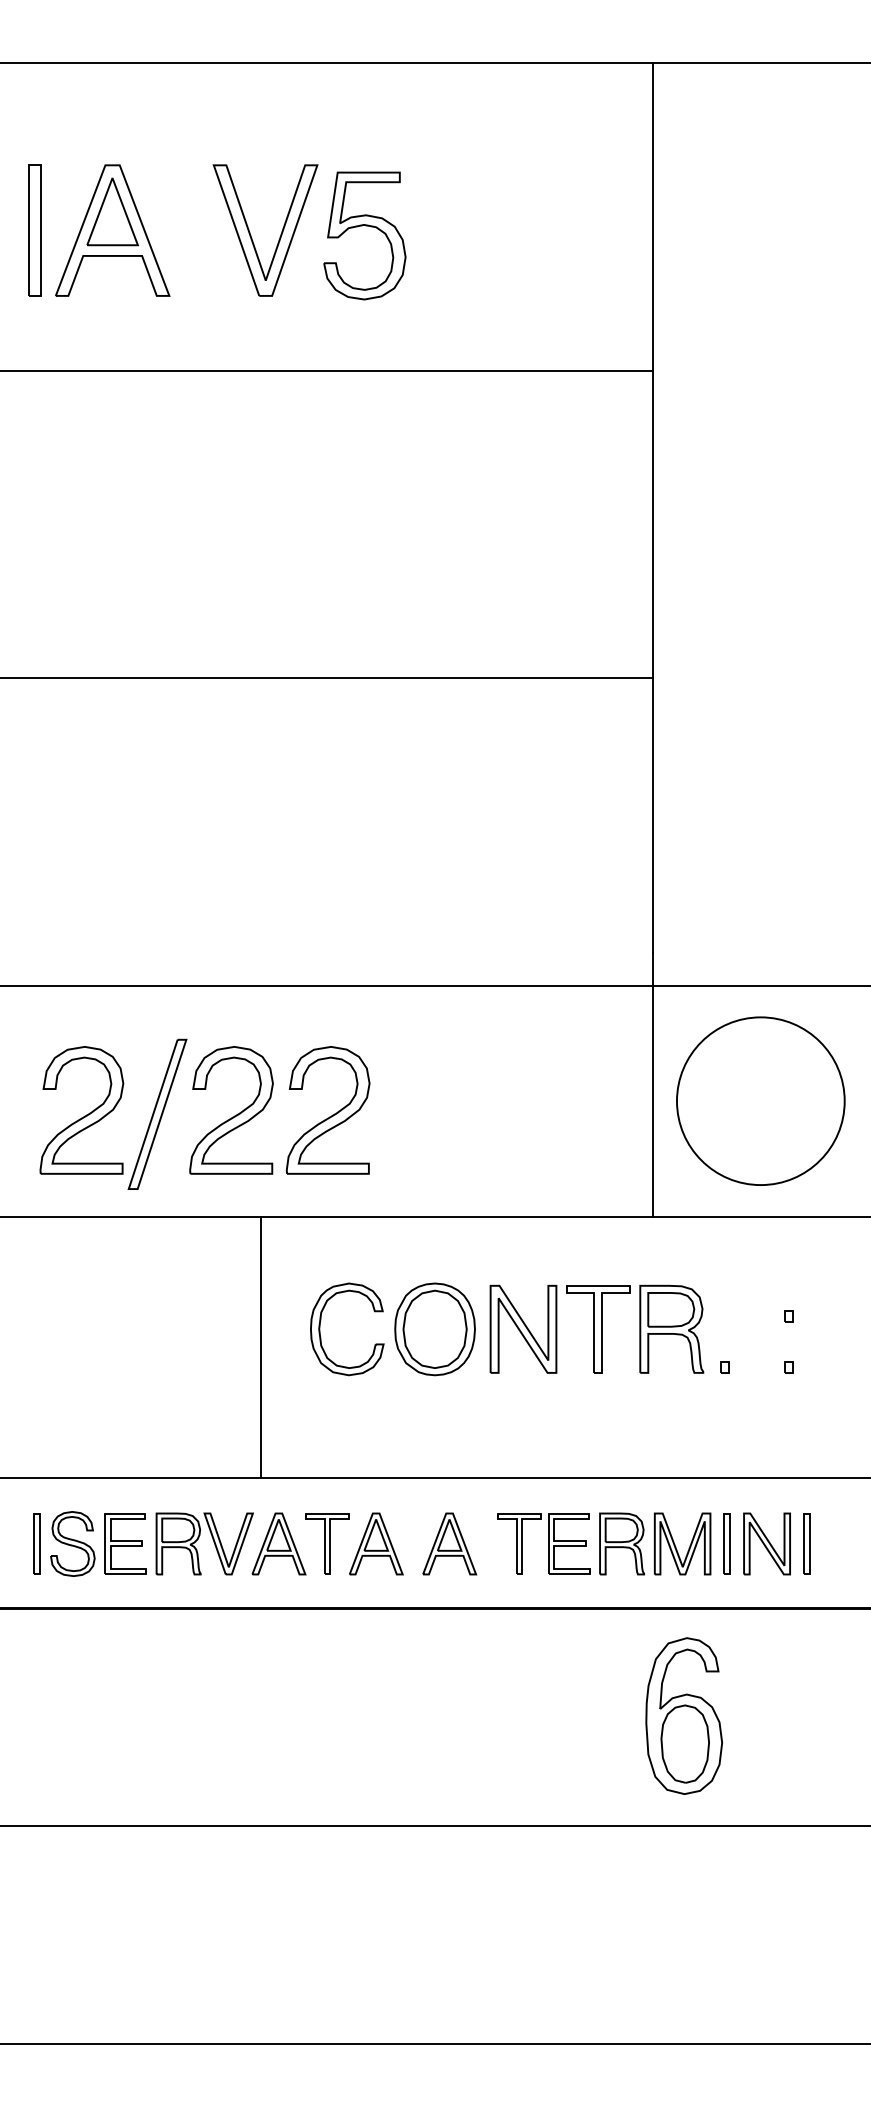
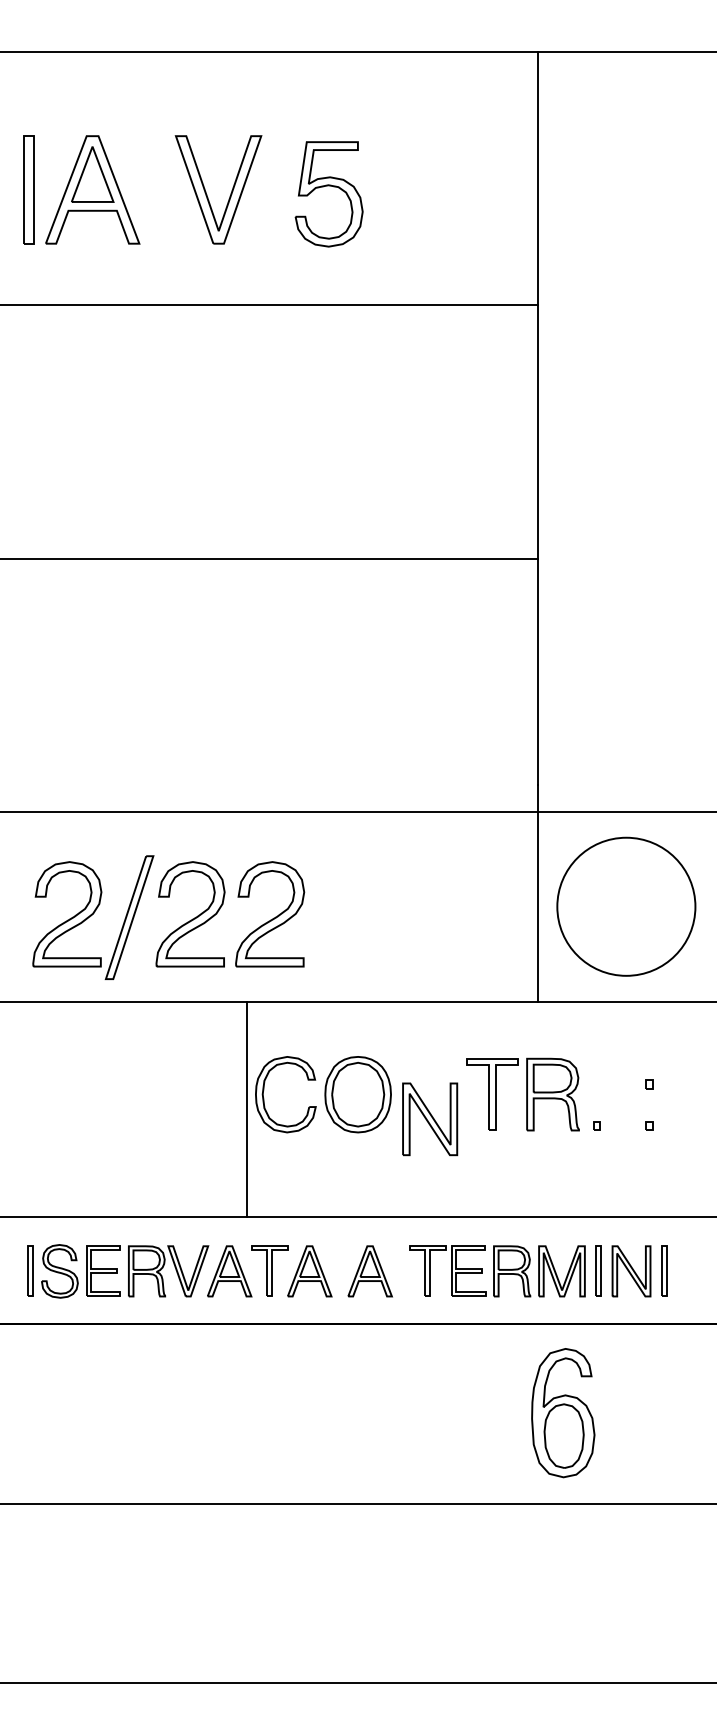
part: (365, 226) -> (329, 186), moved
part: (523, 1328) -> (430, 1118), moved
line: (261, 1346) -> (247, 1108), moved

